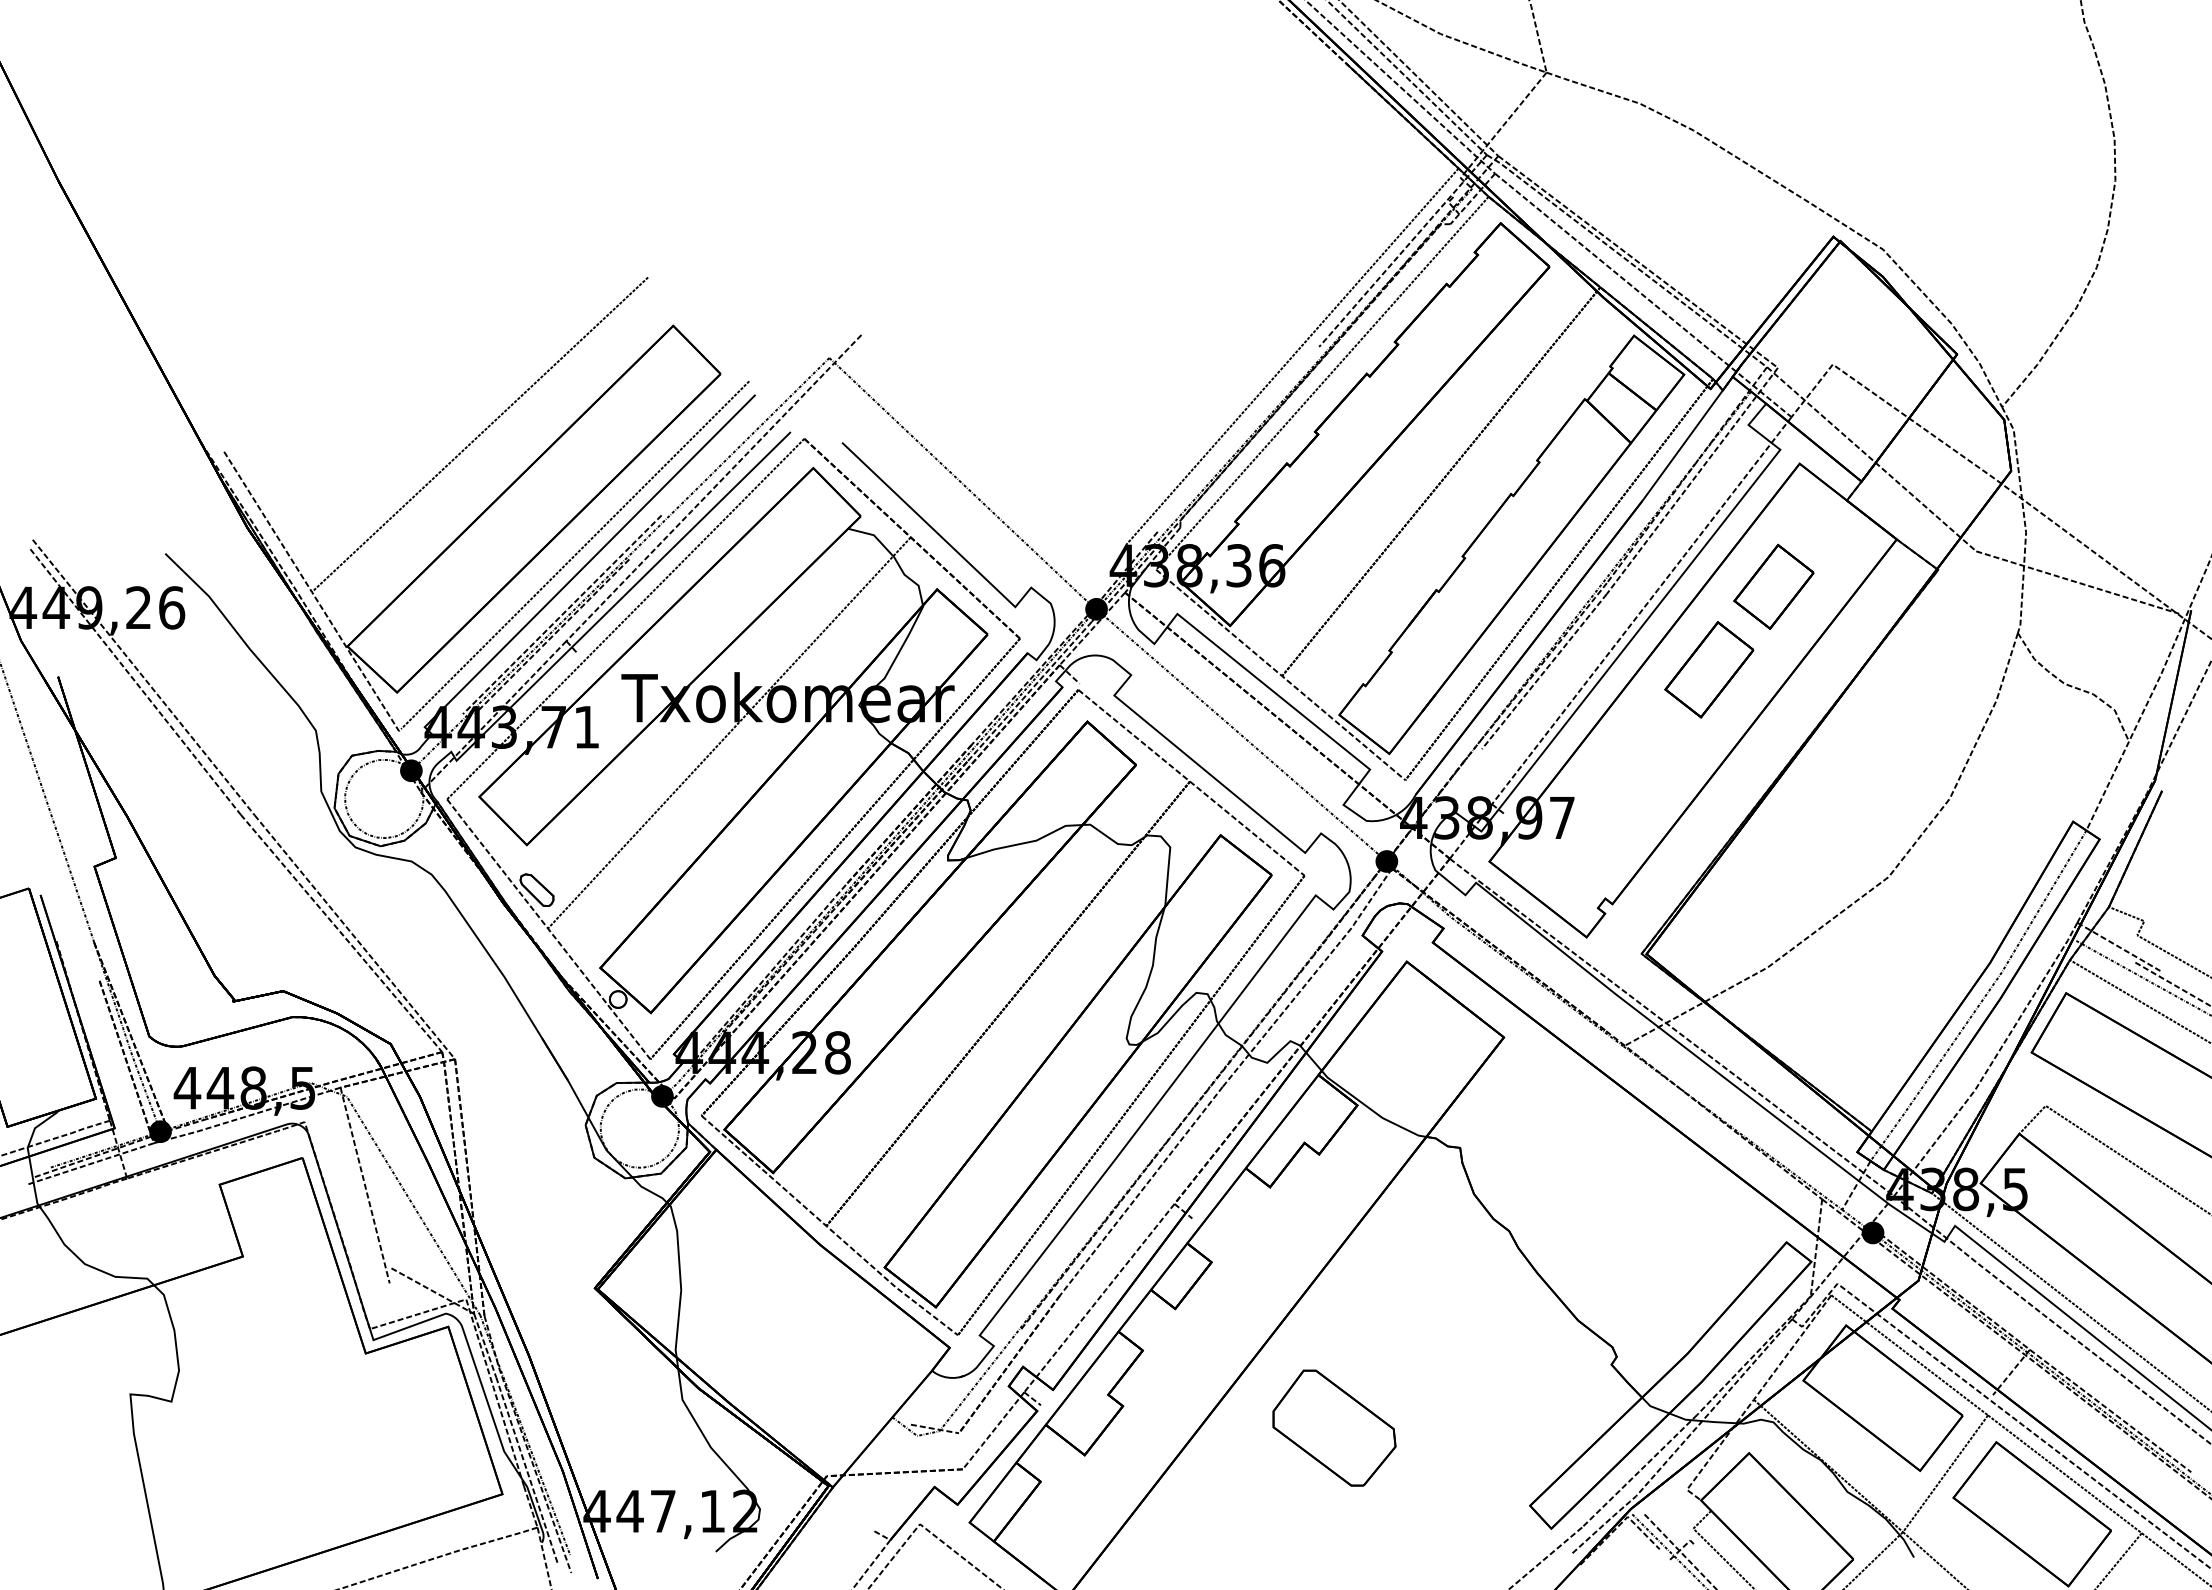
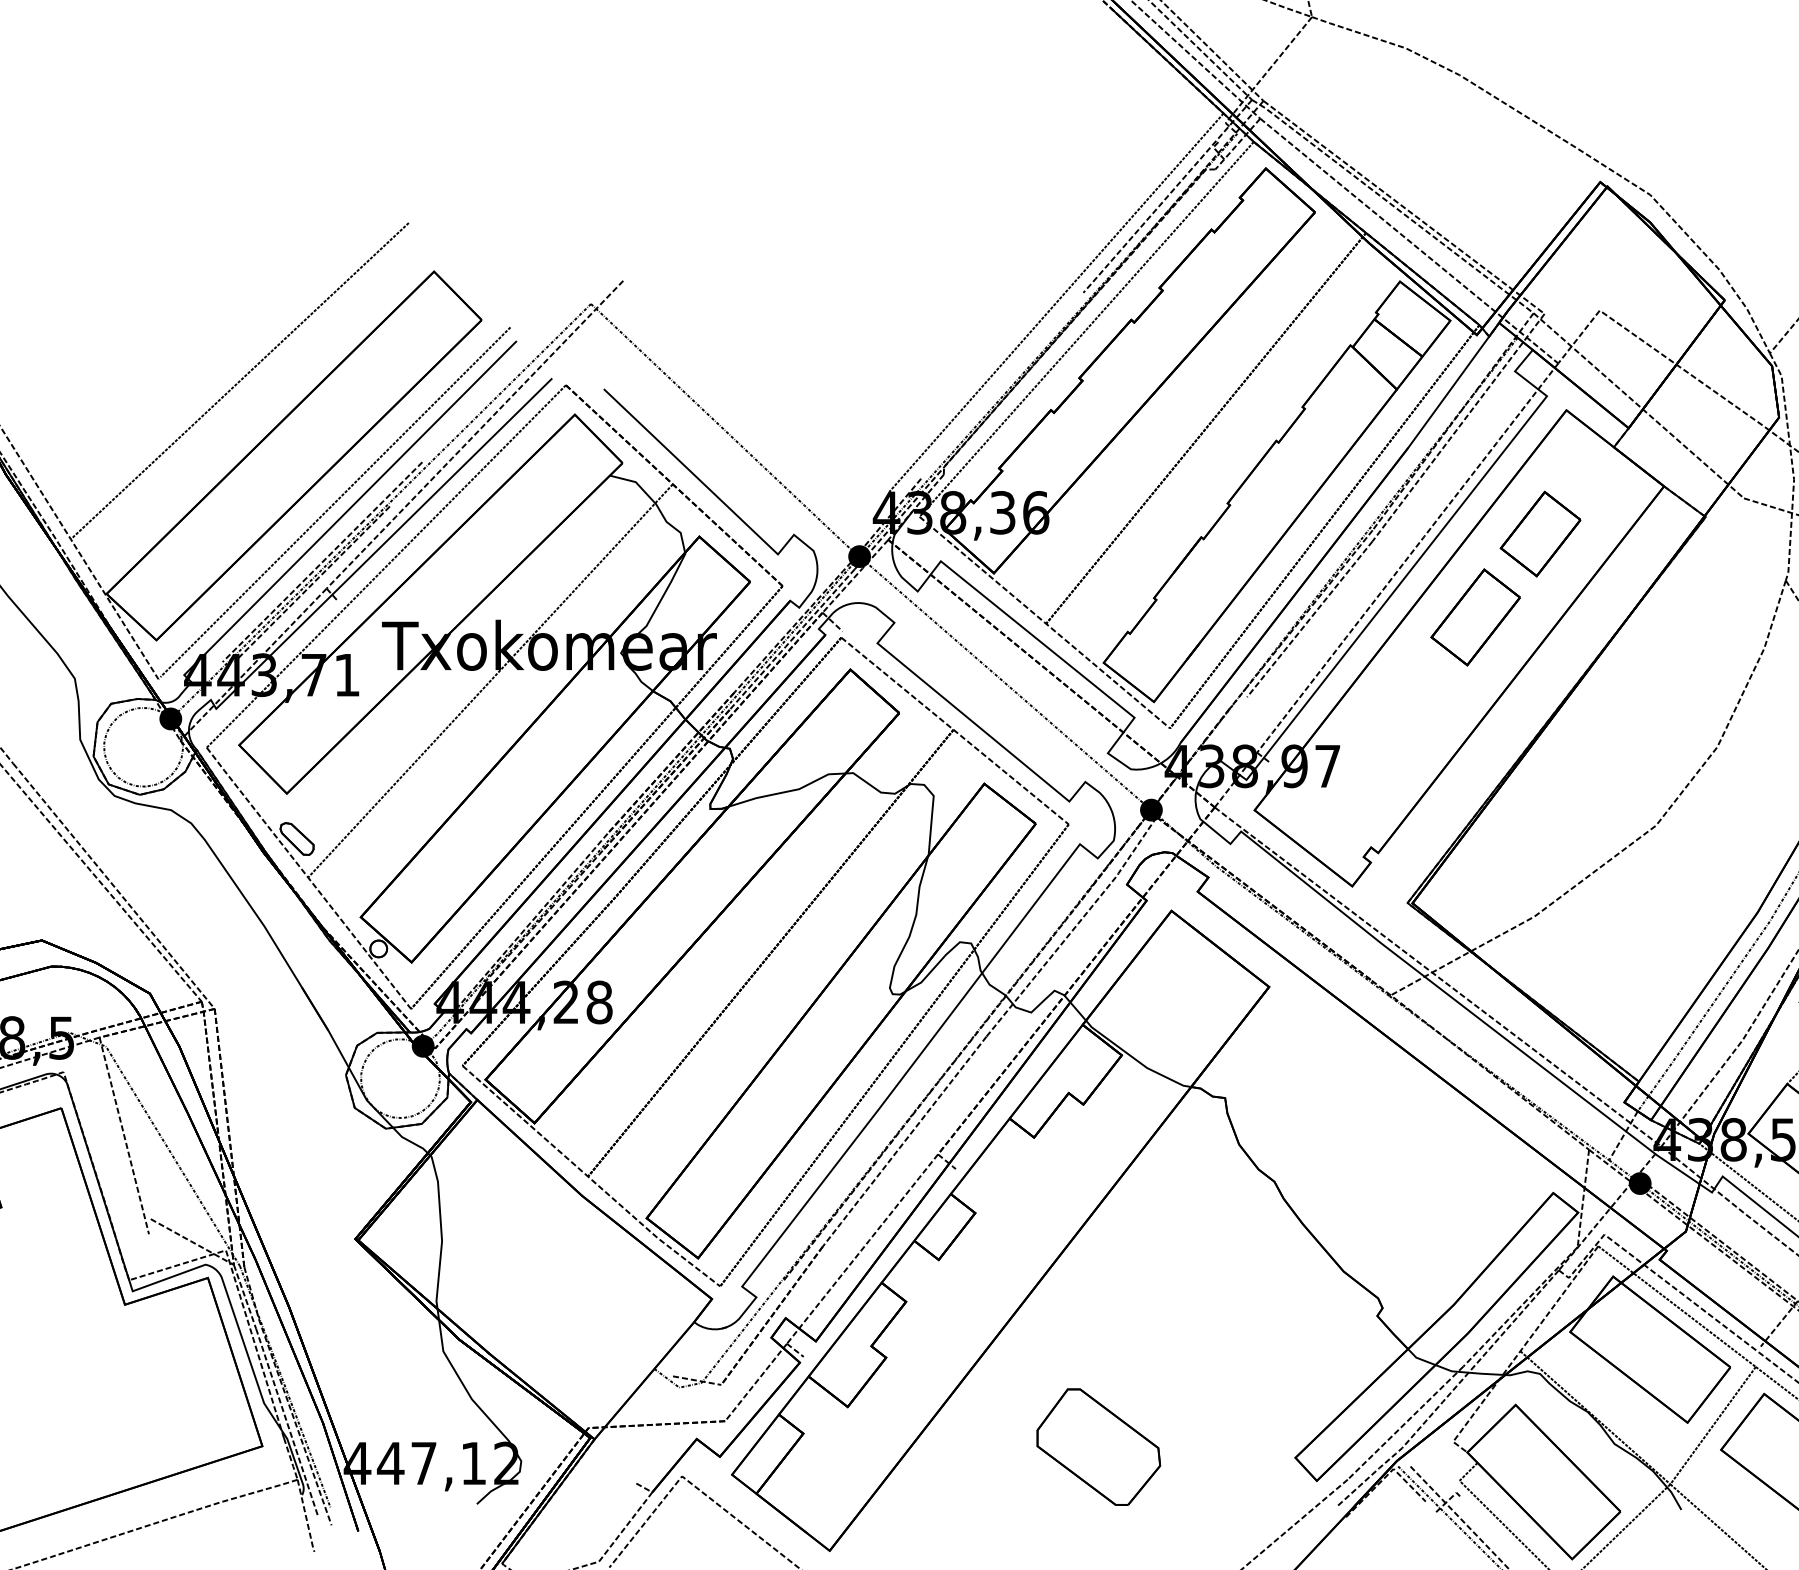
part: (1334, 1427) -> (1098, 1446), moved

